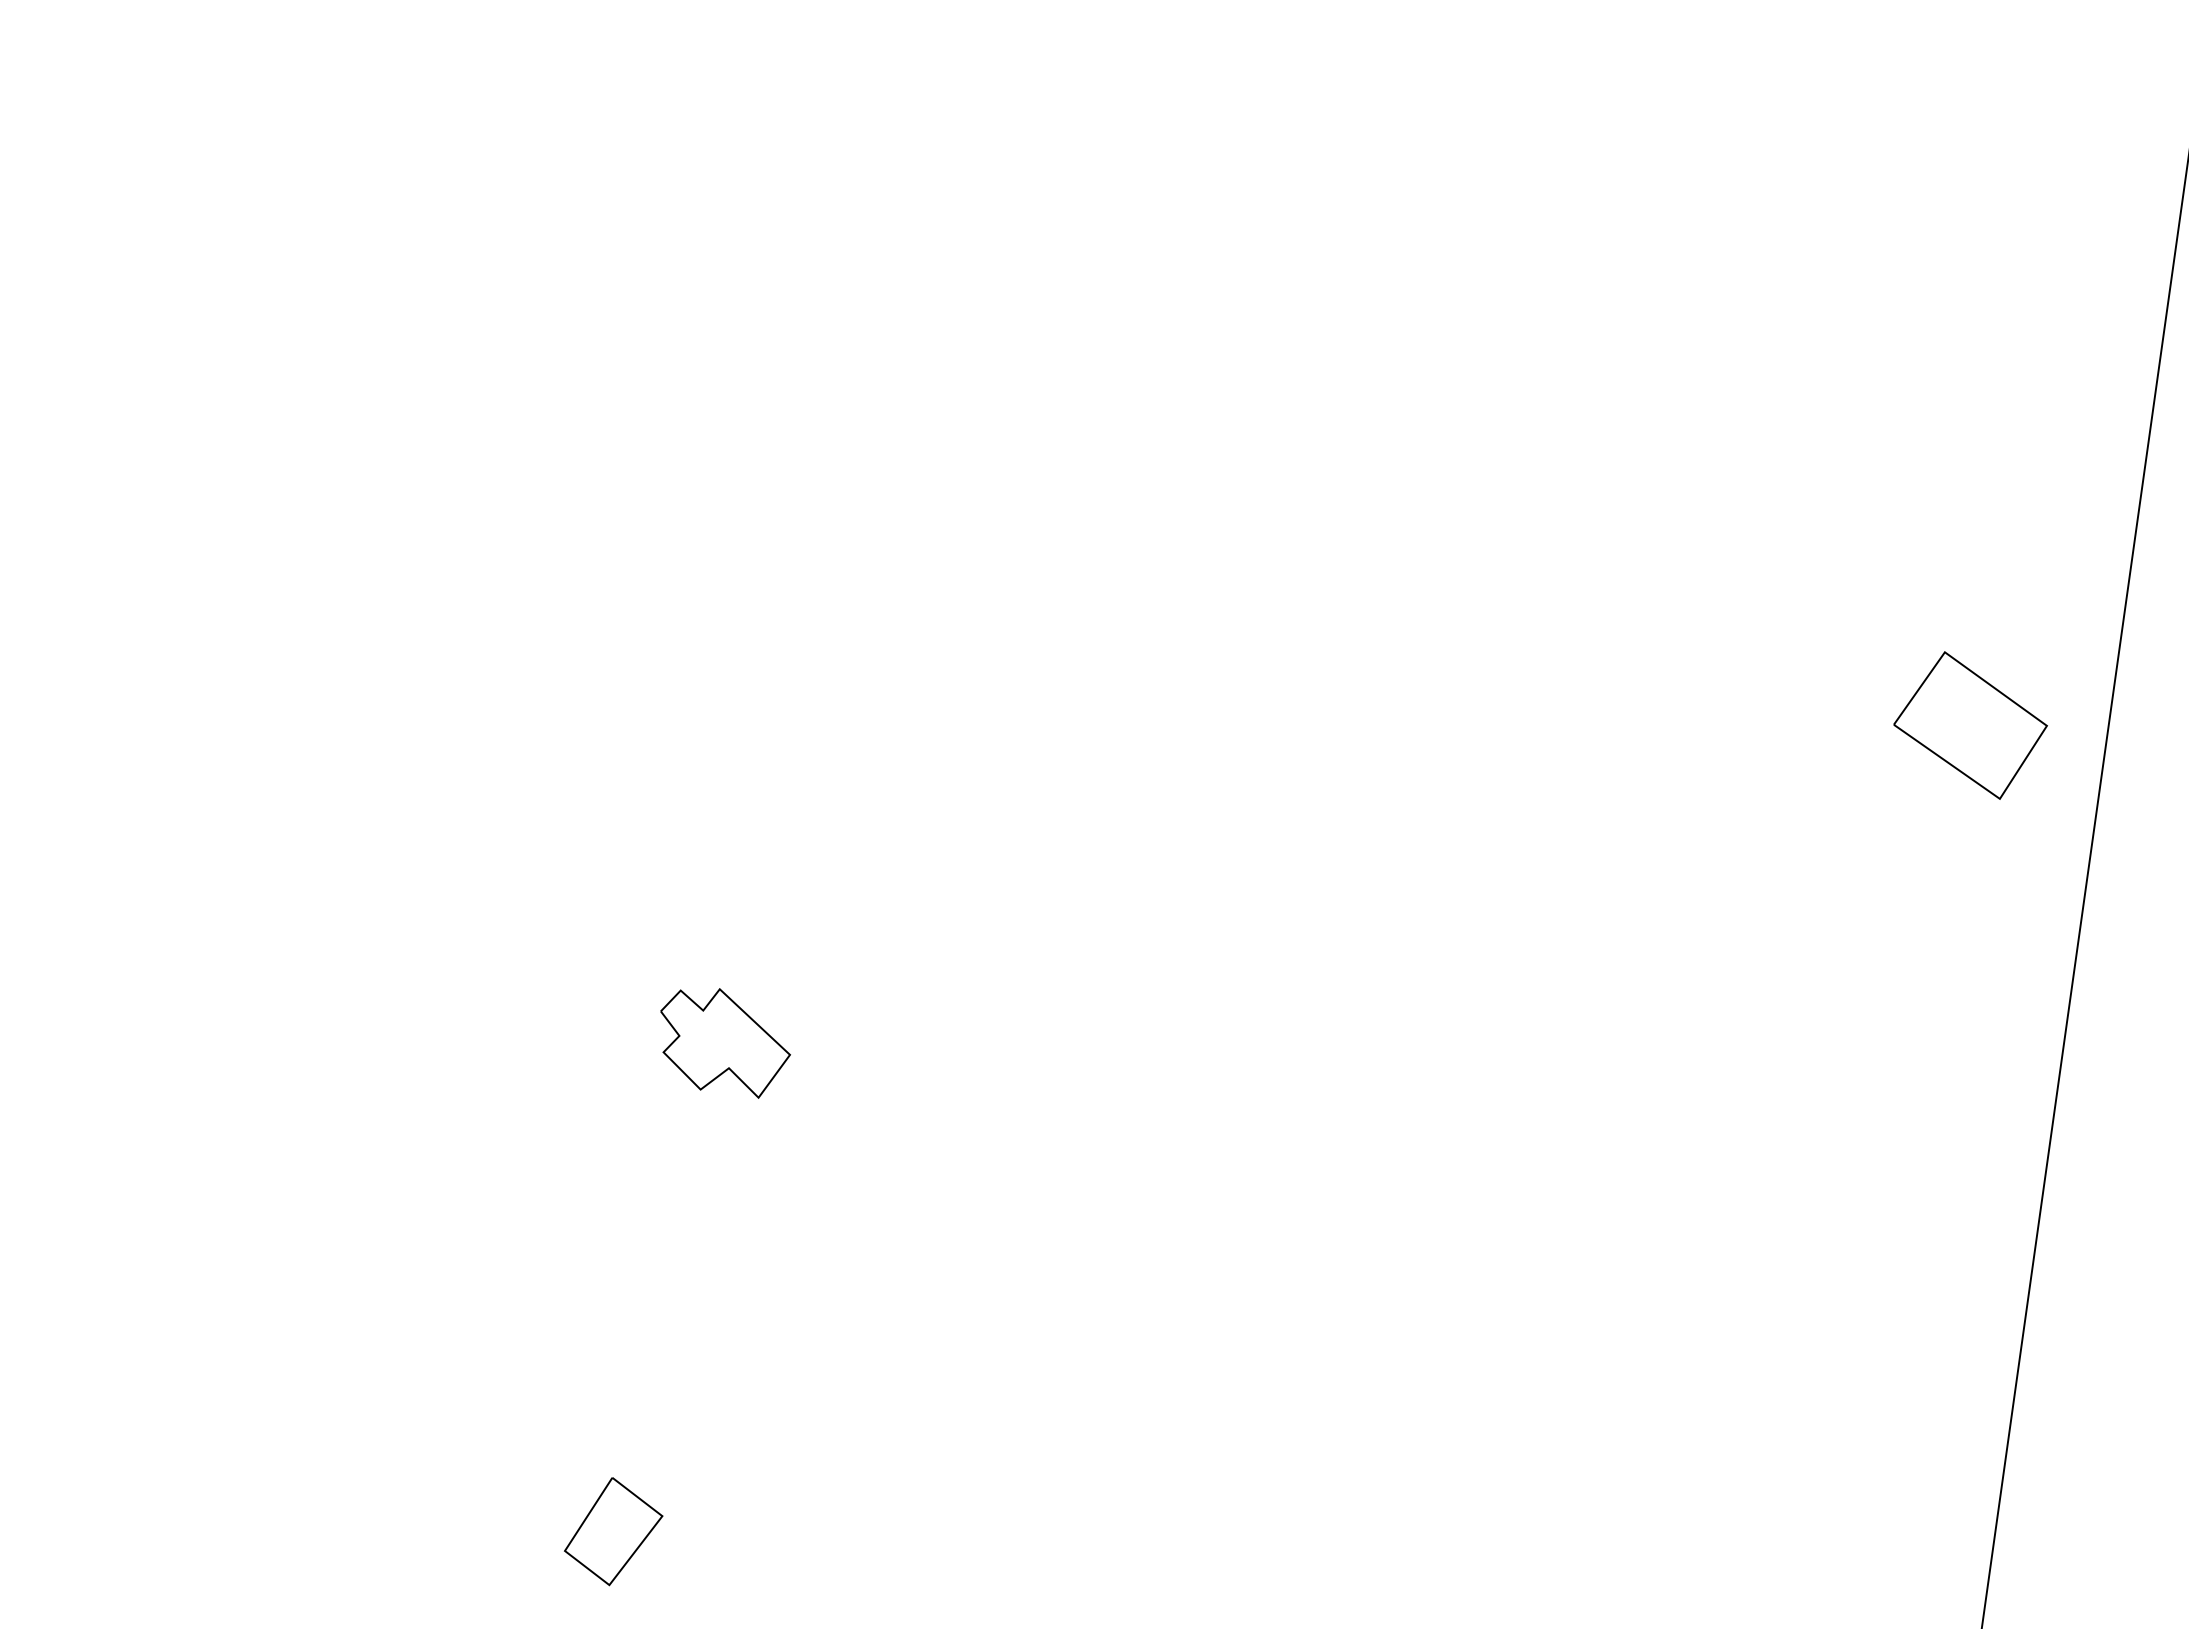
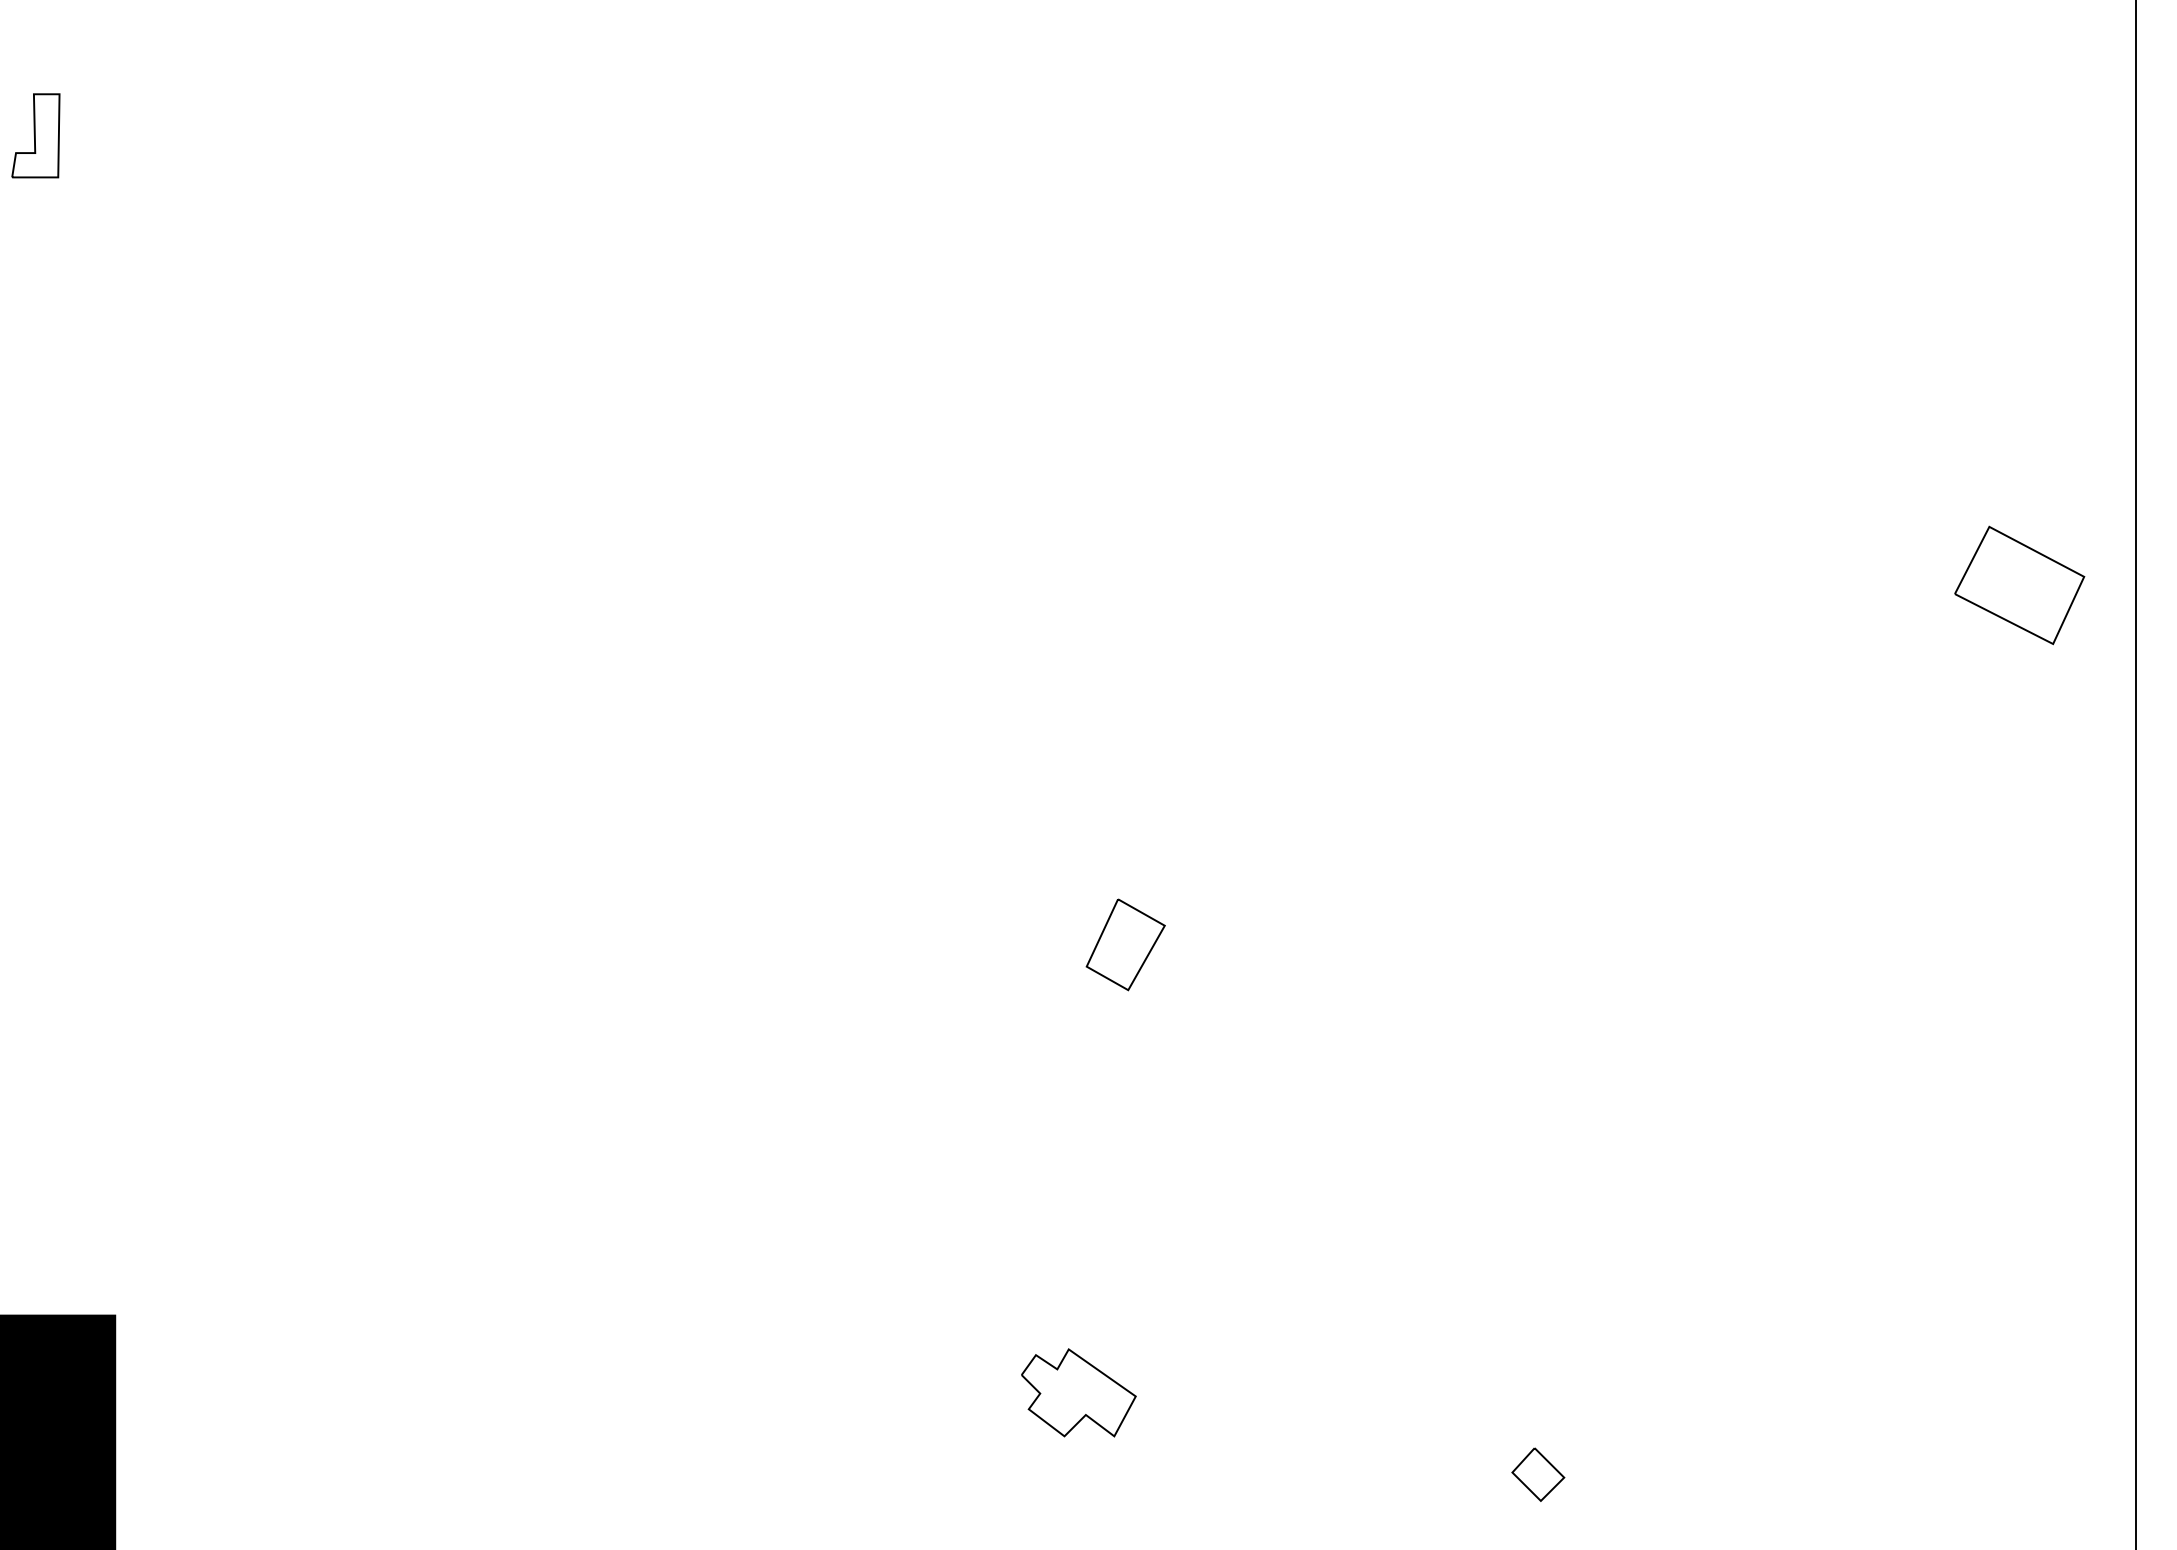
part: (724, 1040) -> (1078, 1392), moved
part: (613, 1531) -> (1125, 944), moved

